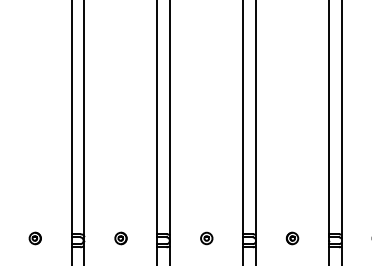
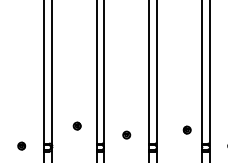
part: (119, 237) -> (76, 125), moved
part: (206, 237) -> (126, 134), moved
part: (291, 237) -> (186, 129), moved

